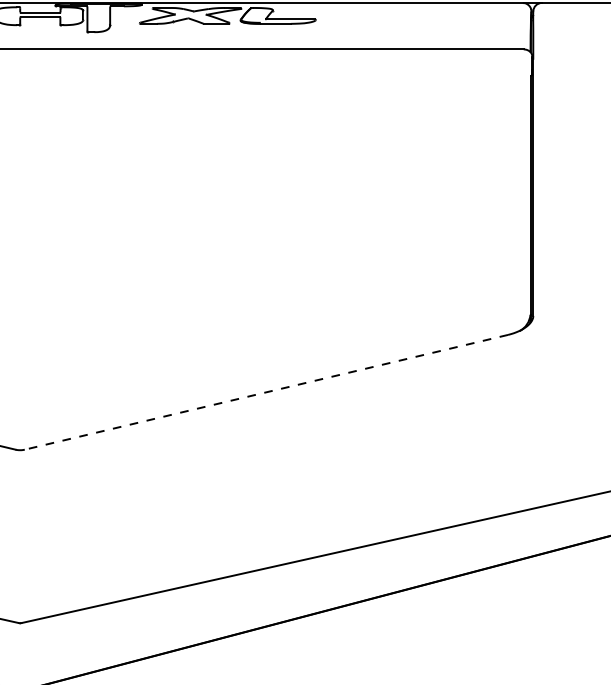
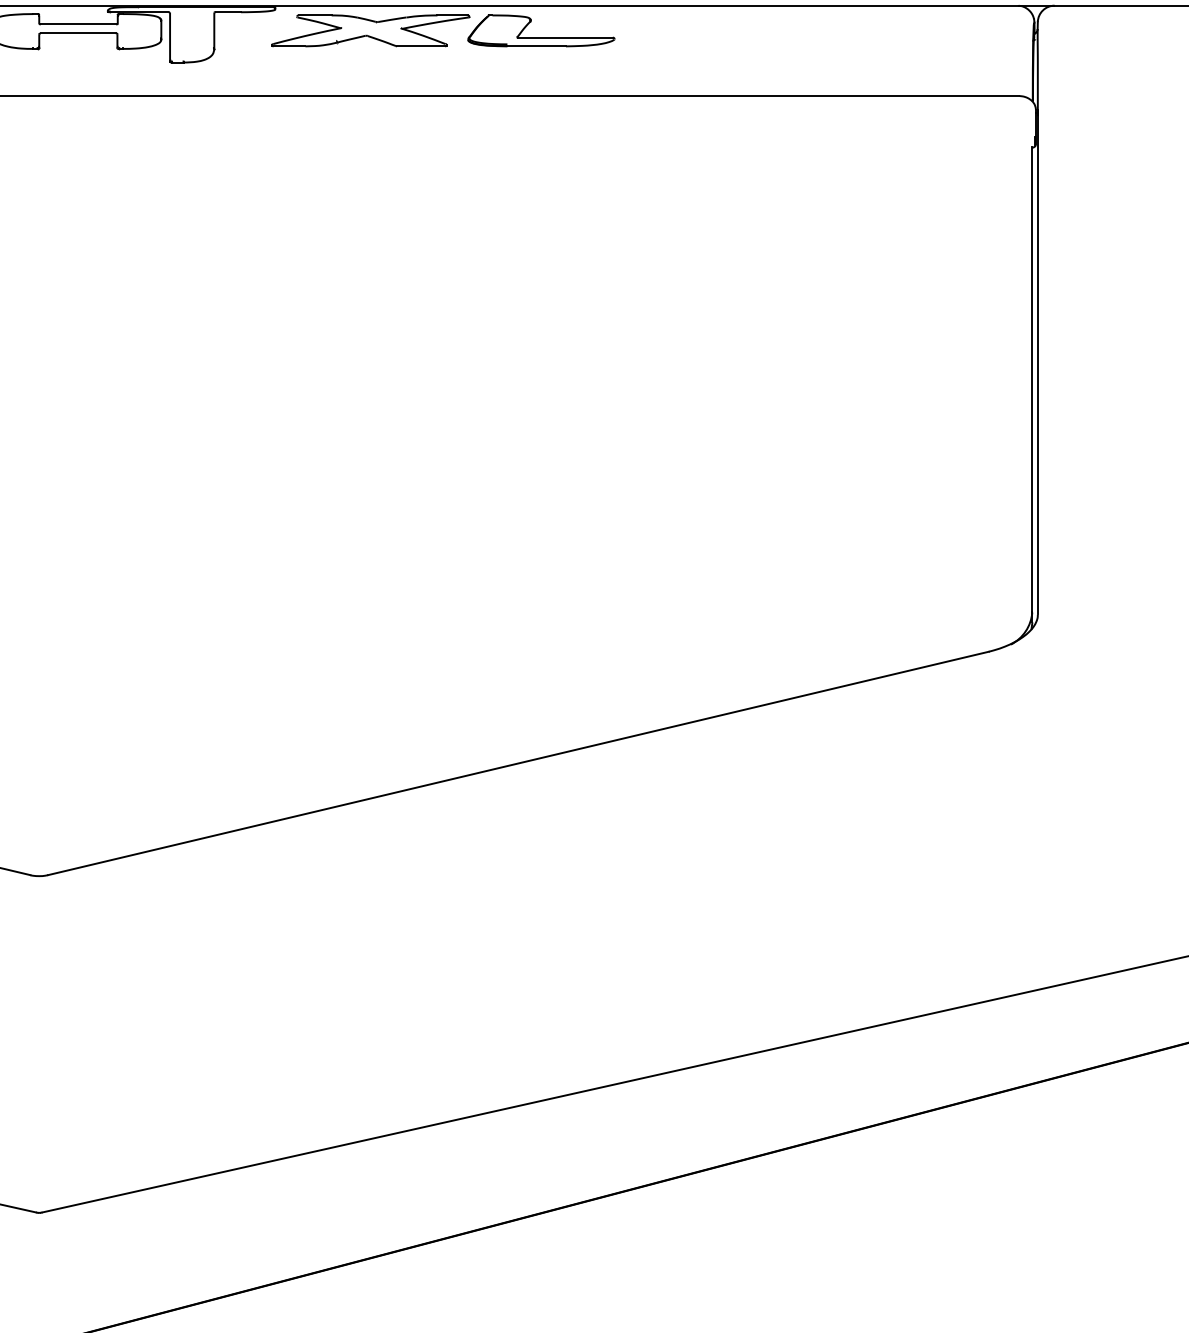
line: (265, 392) -> (516, 763), dashed -> solid

